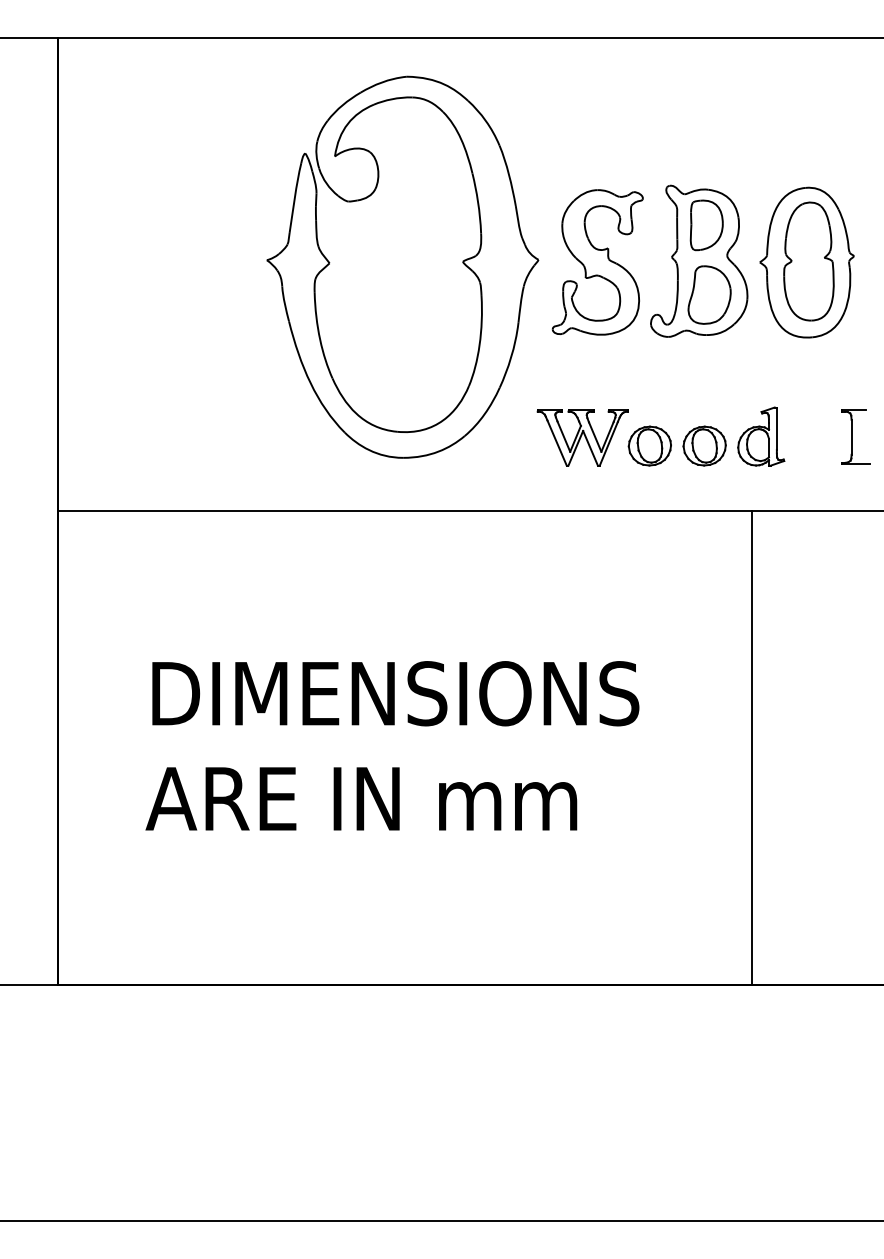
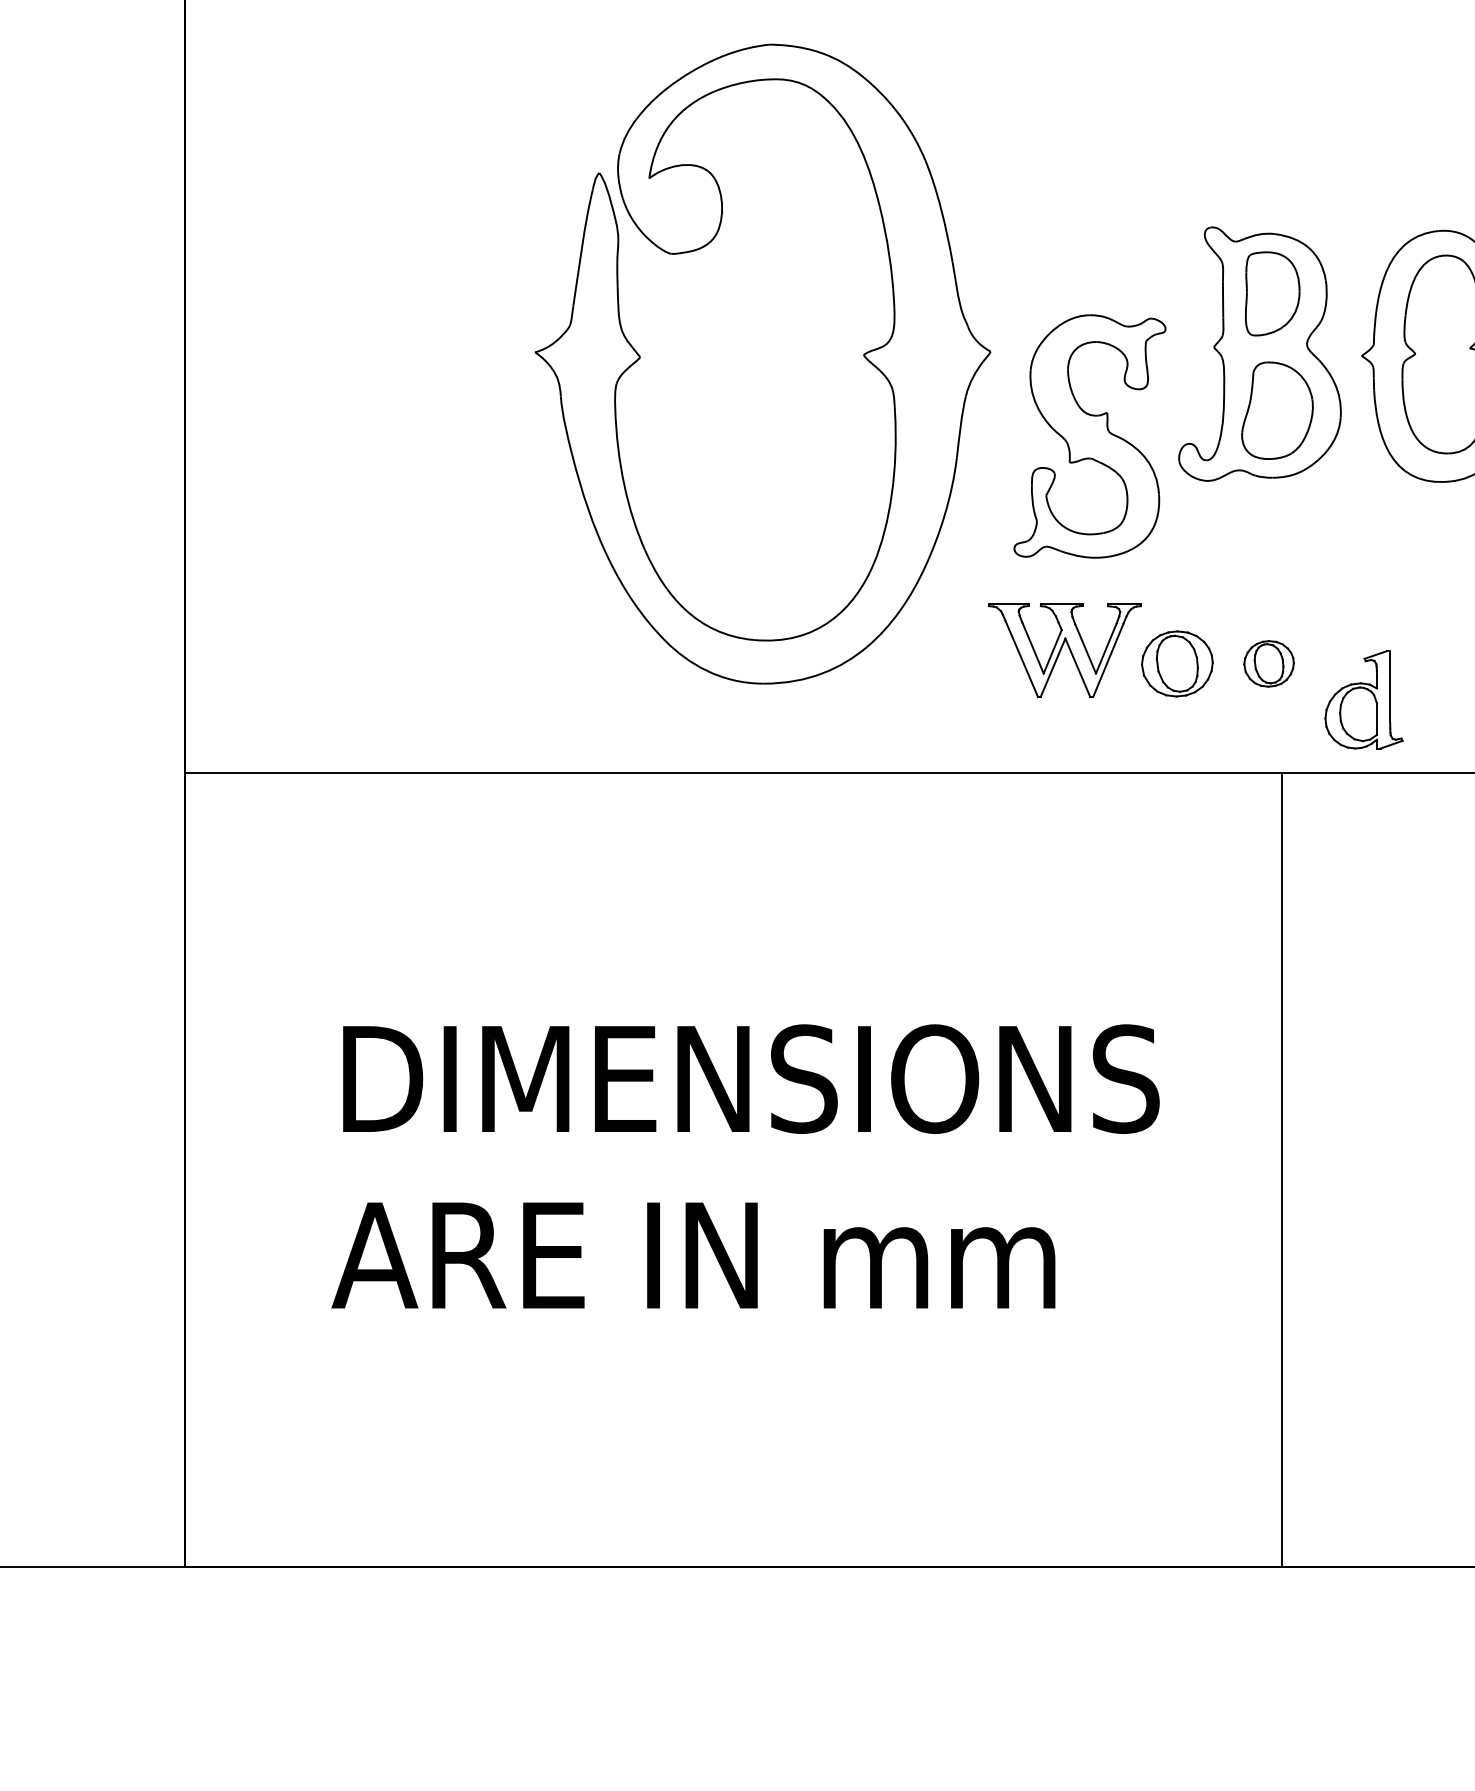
part: (597, 262) -> (1089, 436), moved
part: (761, 436) -> (1364, 699), moved
part: (704, 445) -> (1268, 662), size x0.7
line: (752, 747) -> (1282, 1169), moved

